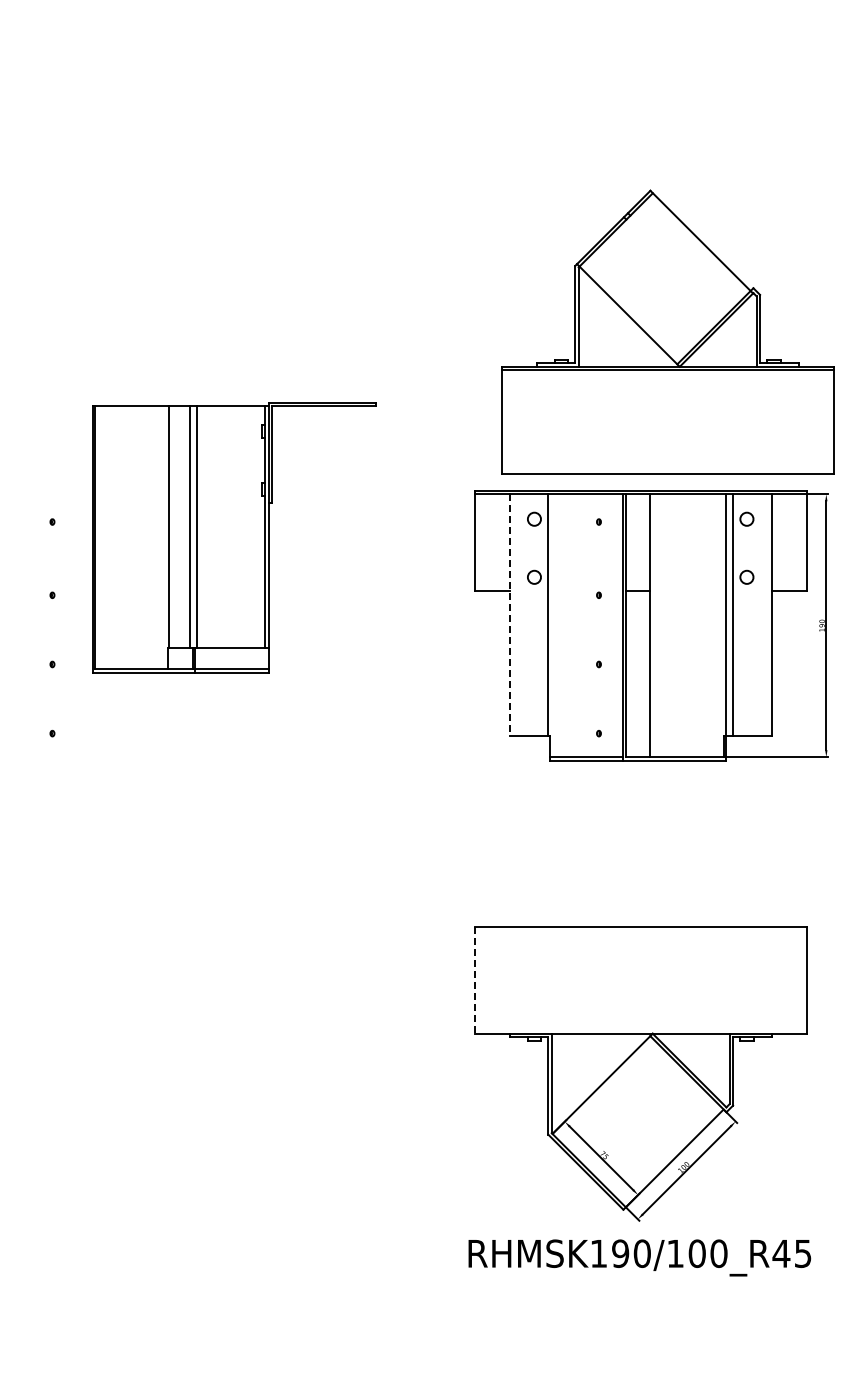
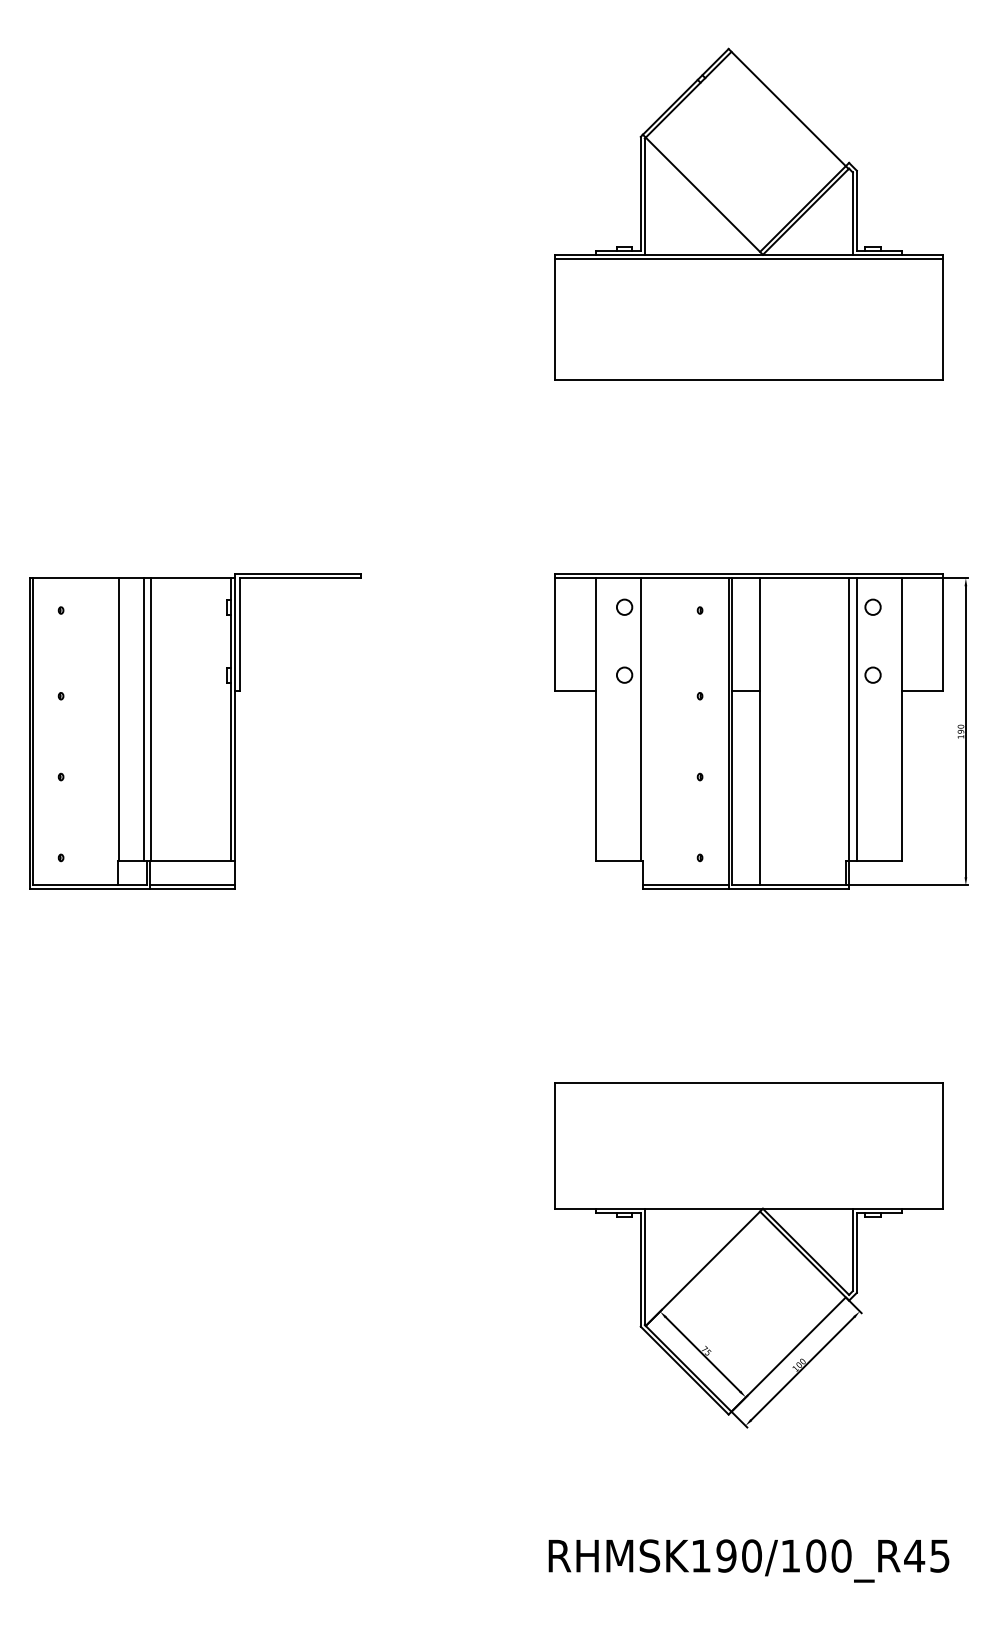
part: (667, 331) -> (748, 213), moved
part: (234, 537) -> (195, 731), moved
line: (509, 615) -> (595, 719), dashed -> solid
line: (474, 980) -> (554, 1146), dashed -> solid
text: (639, 1257) -> (748, 1560), moved

